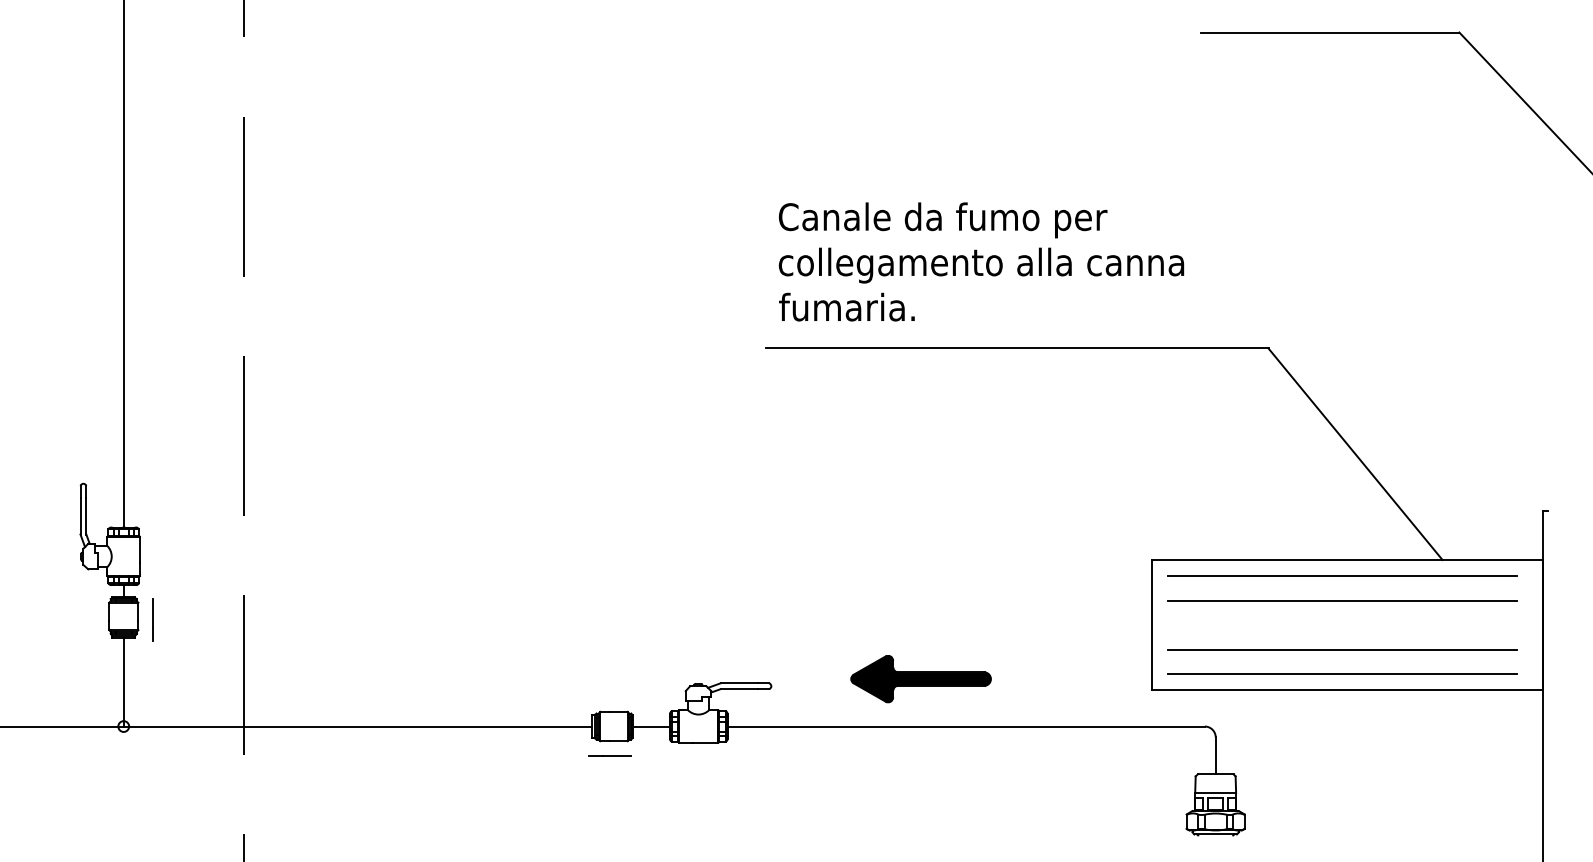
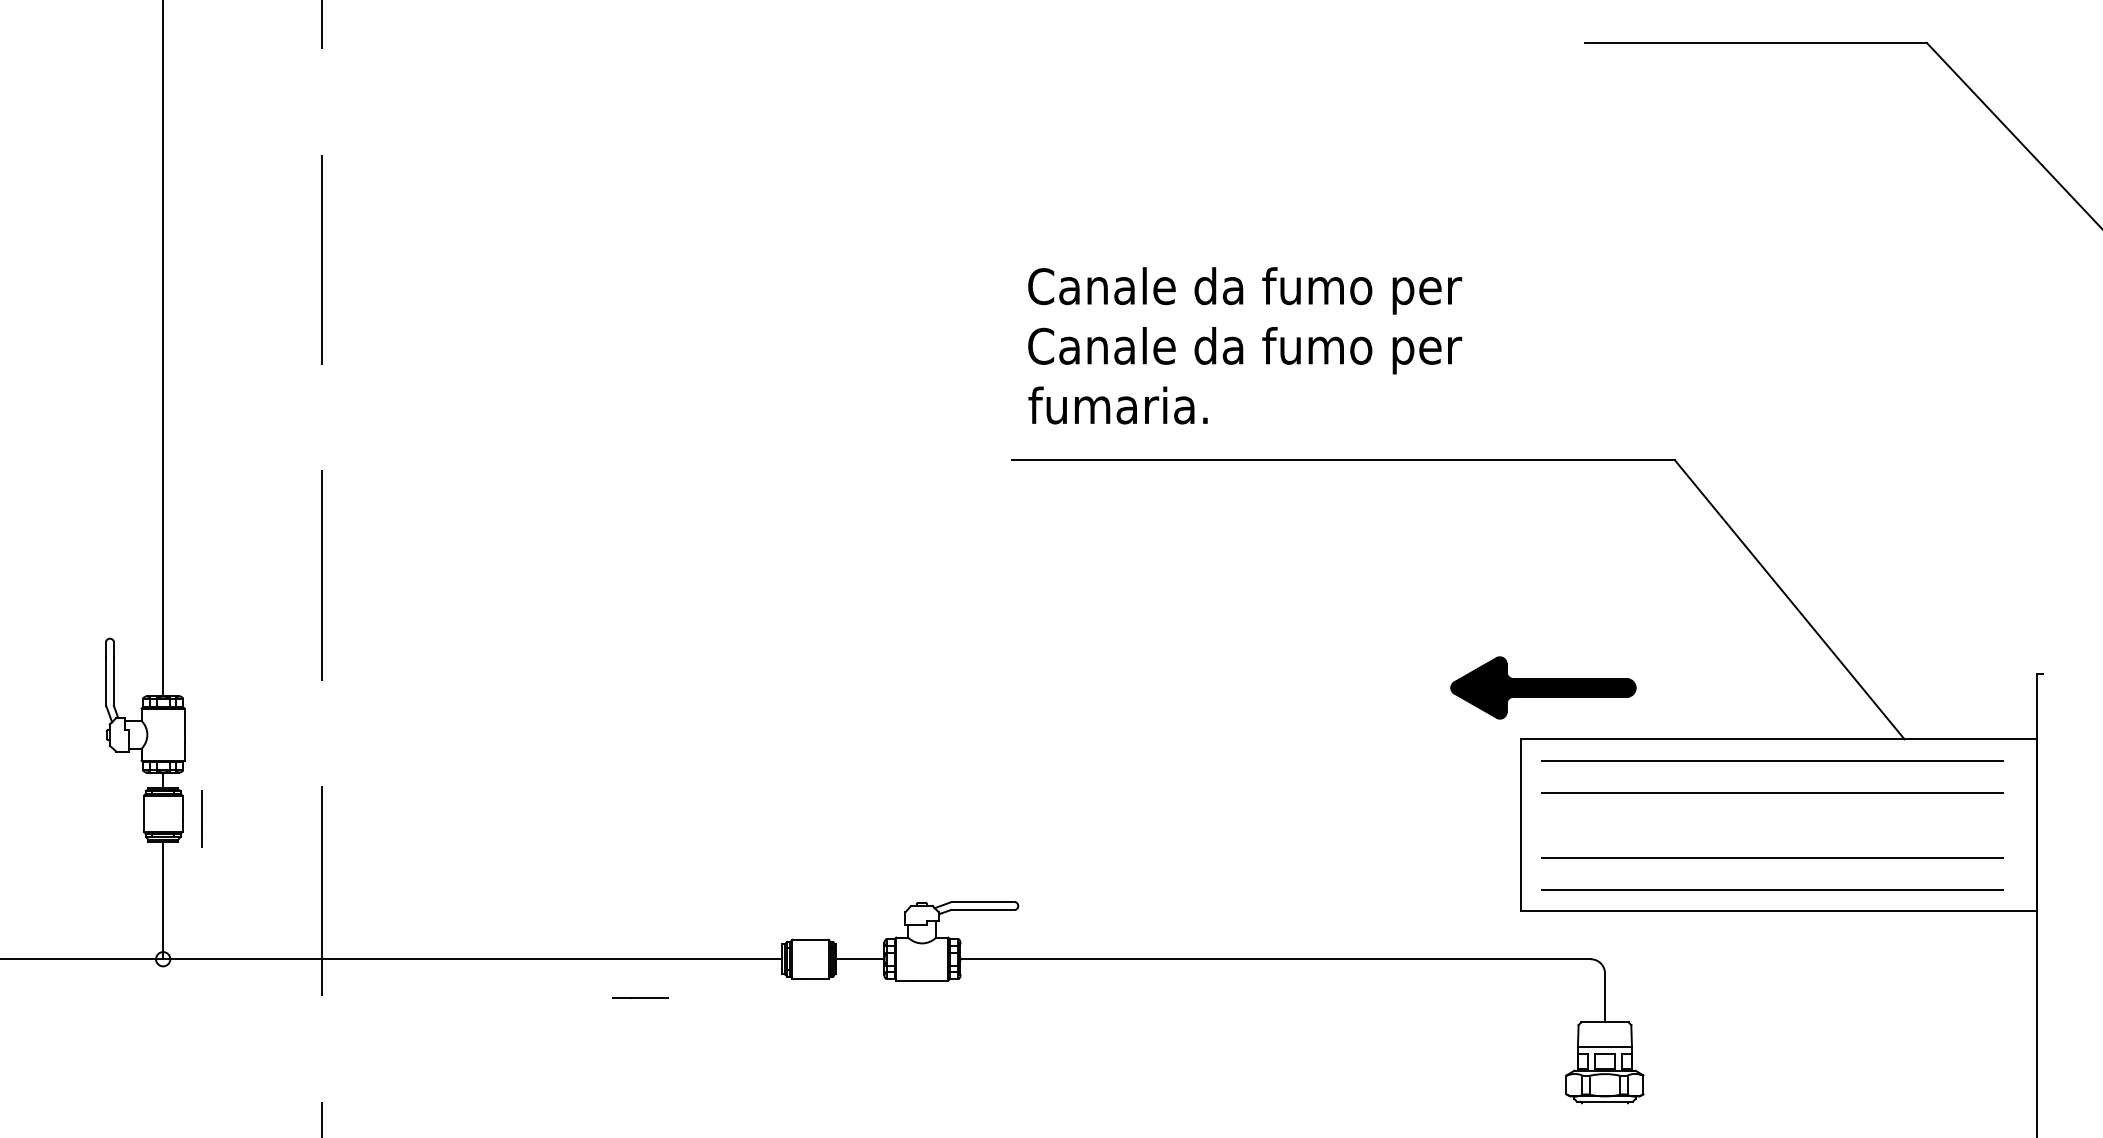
text: (981, 265) -> (1295, 350), collegamento alla canna -> Canale da fumo per
part: (920, 679) -> (1542, 688), moved
line: (609, 755) -> (639, 997), moved

